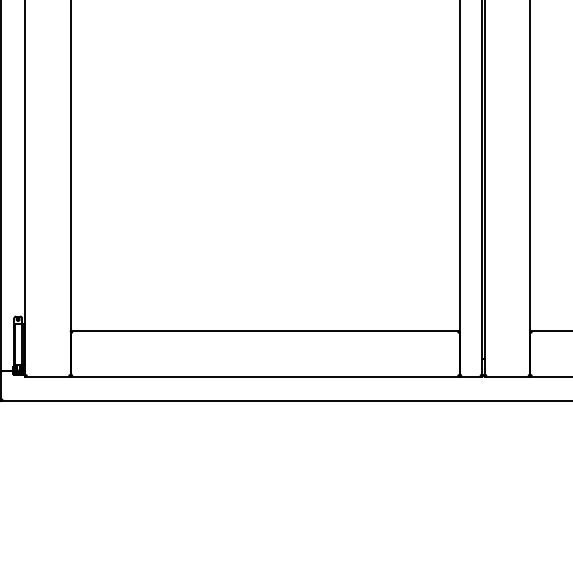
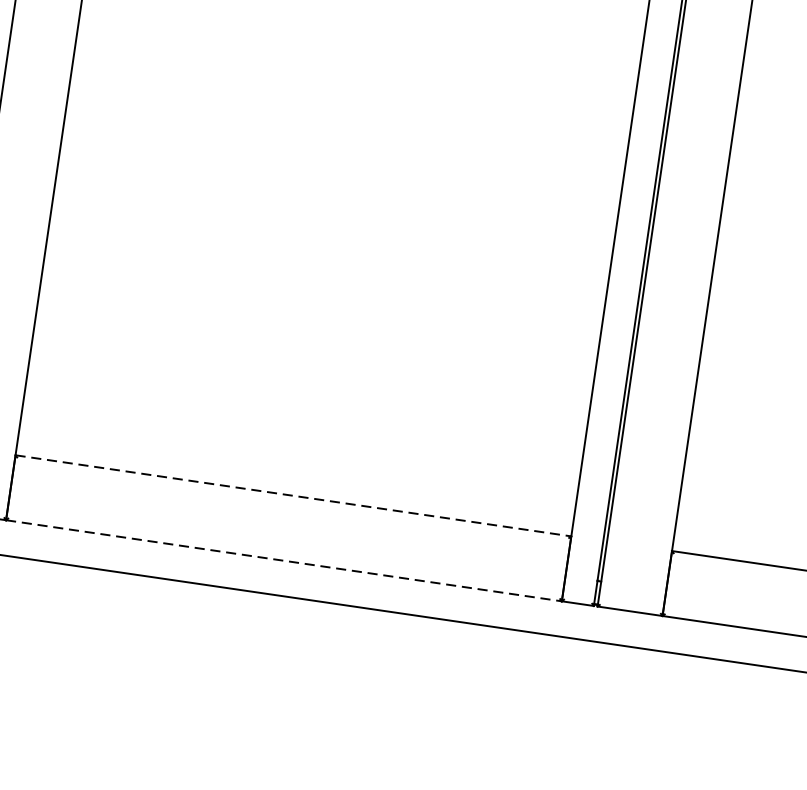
line: (265, 331) -> (293, 496), solid -> dashed
line: (265, 376) -> (284, 560), solid -> dashed

